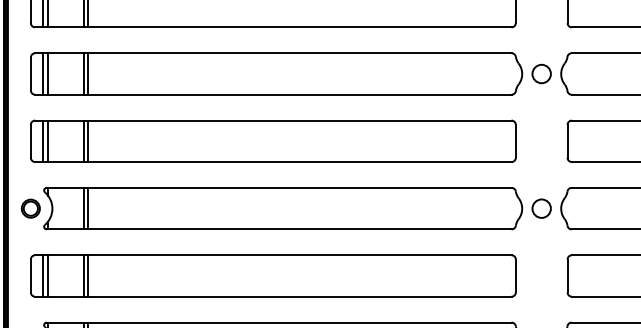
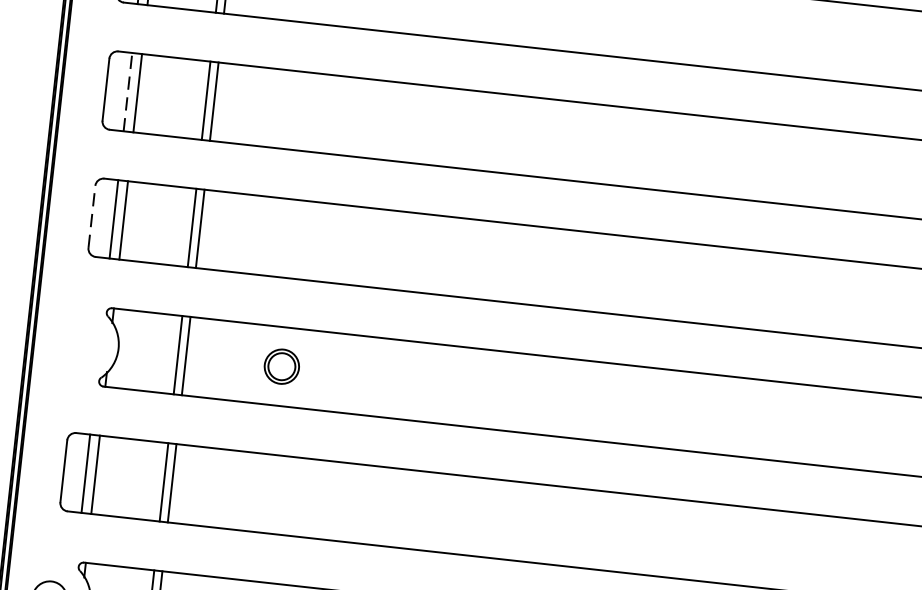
line: (42, 73) -> (128, 91), solid -> dashed
line: (30, 140) -> (91, 215), solid -> dashed
part: (30, 208) -> (281, 366), moved

